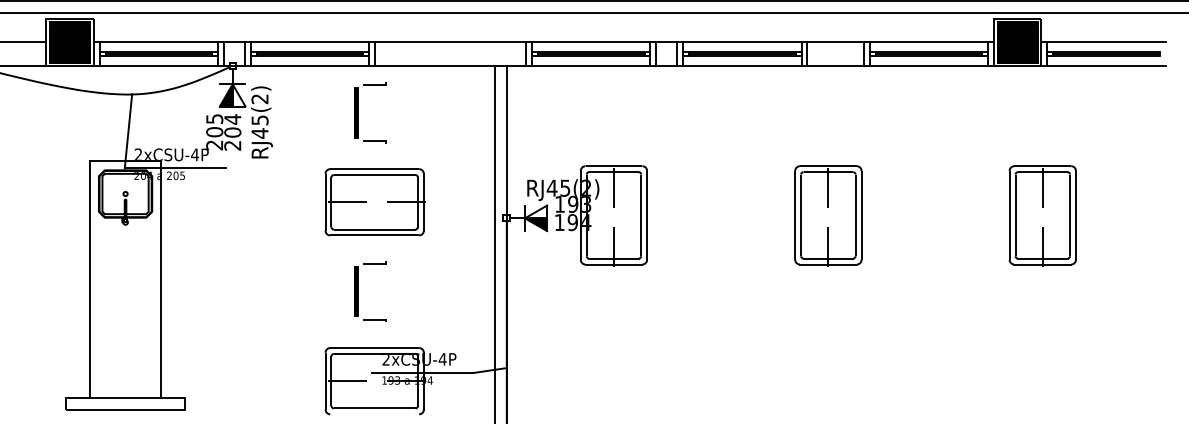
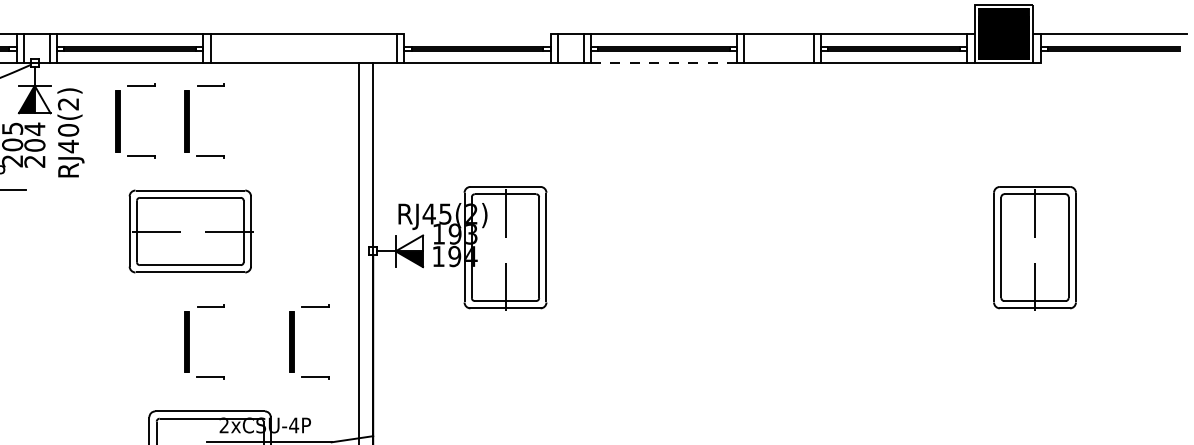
line: (590, 42) -> (476, 34), removed
line: (742, 66) -> (664, 63), solid -> dashed
line: (1106, 66) -> (1113, 63), removed
part: (302, 112) -> (120, 120), added
text: (259, 120) -> (67, 130), RJ45(2) -> RJ40(2)
part: (374, 202) -> (190, 231), moved
part: (828, 215) -> (770, 247), removed
part: (443, 291) -> (295, 341), added

